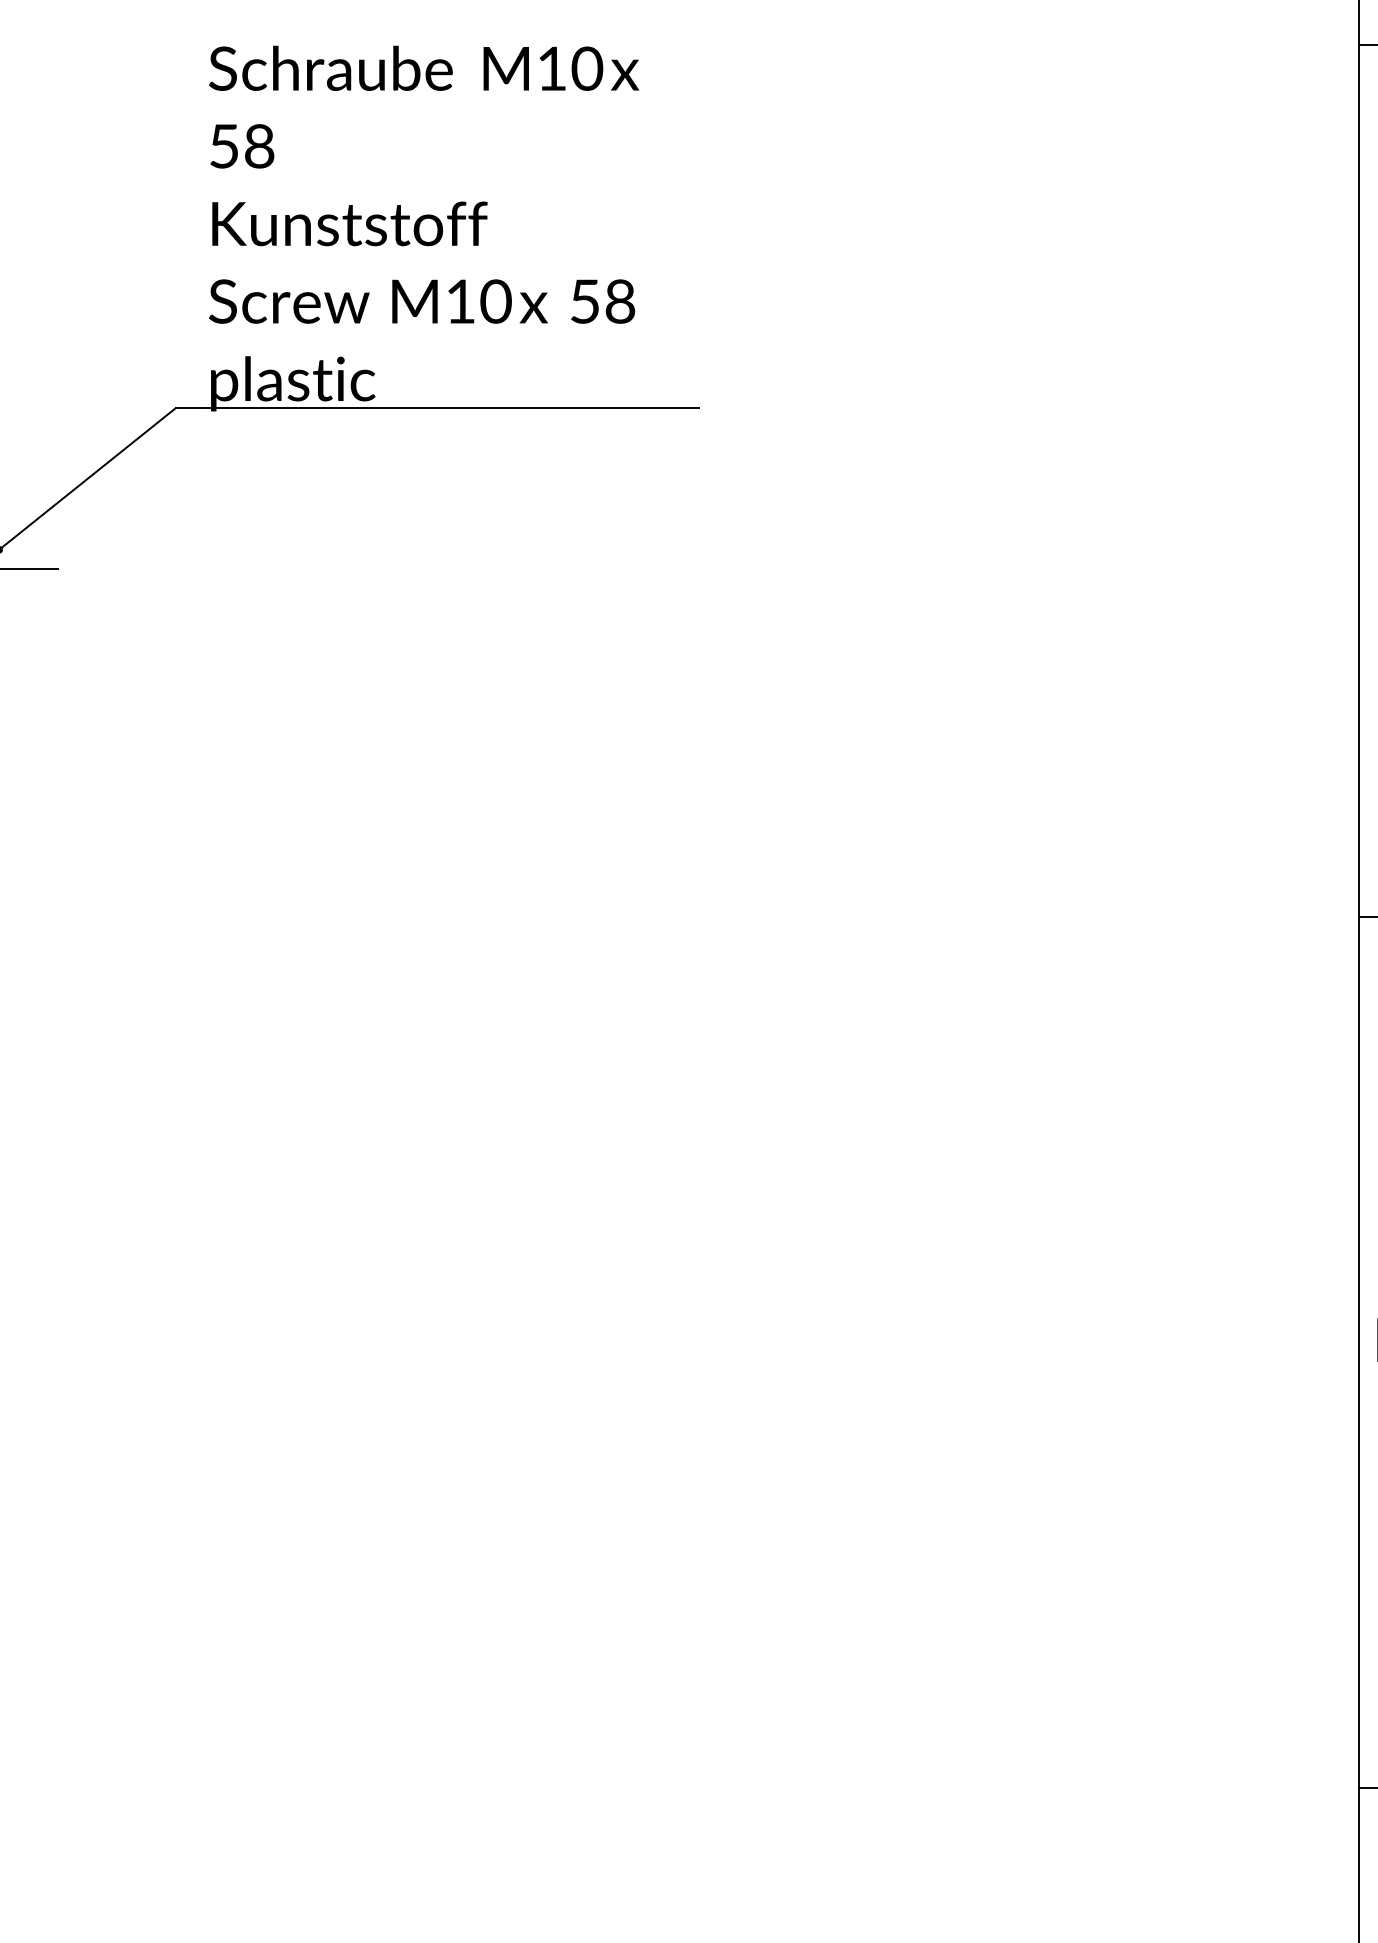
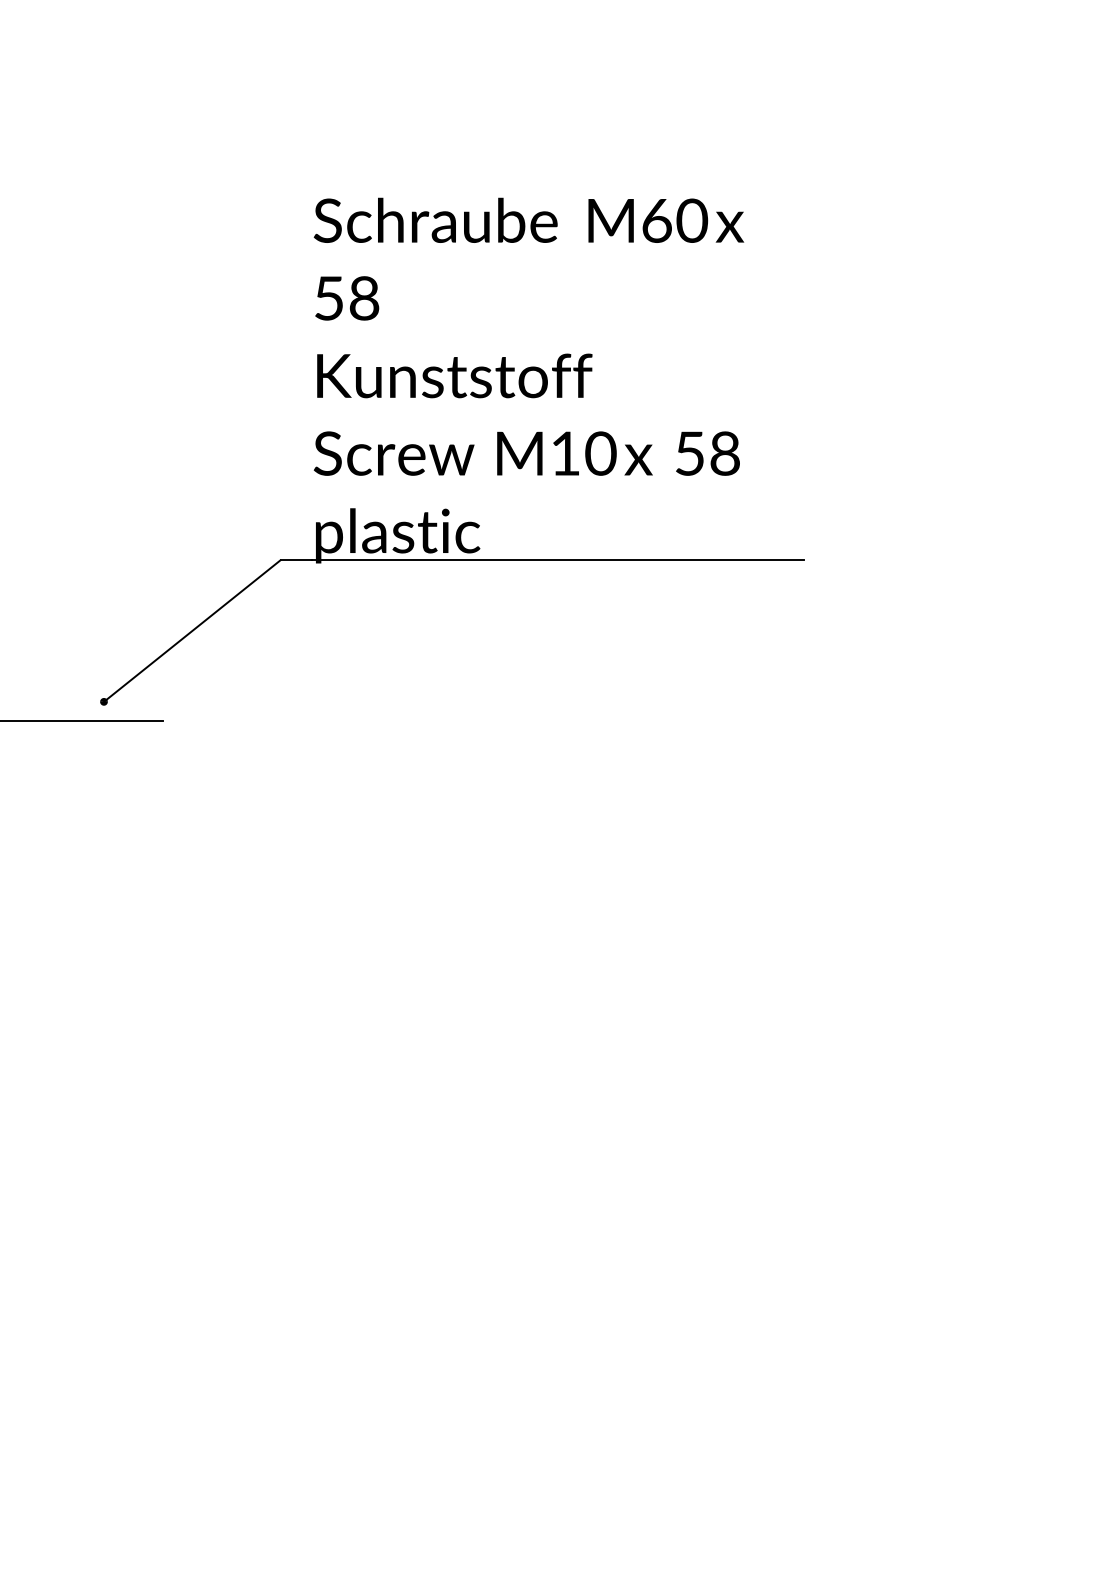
text: (552, 68) -> (657, 220), M10 -> M60

